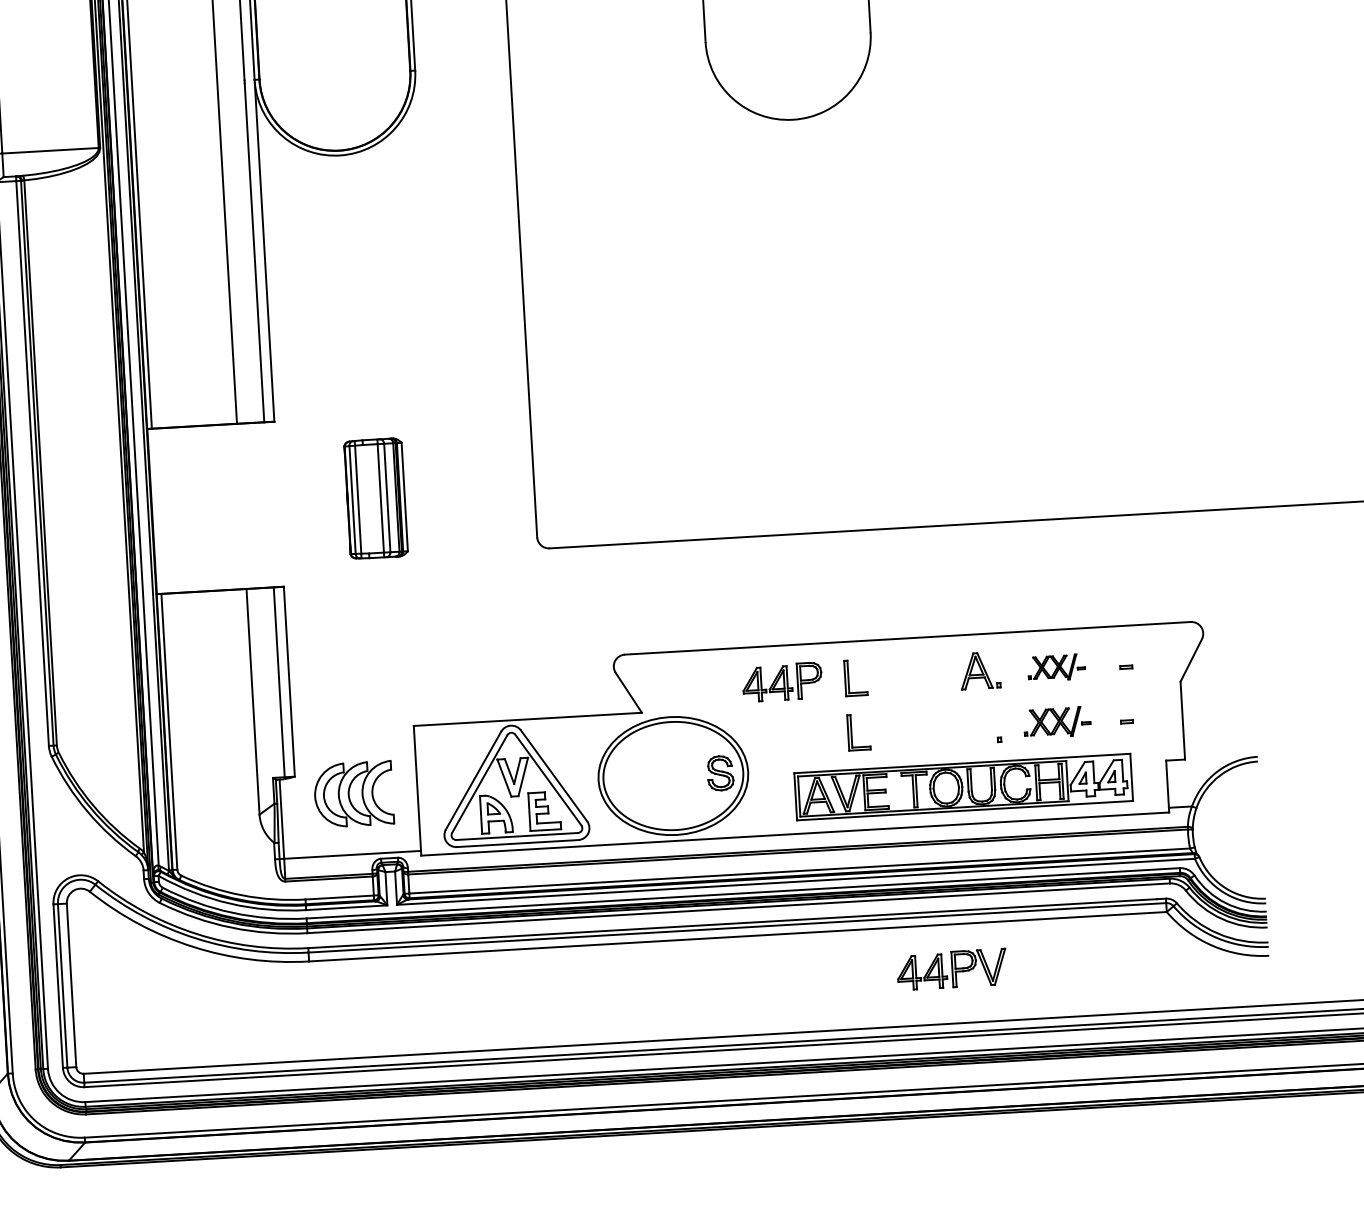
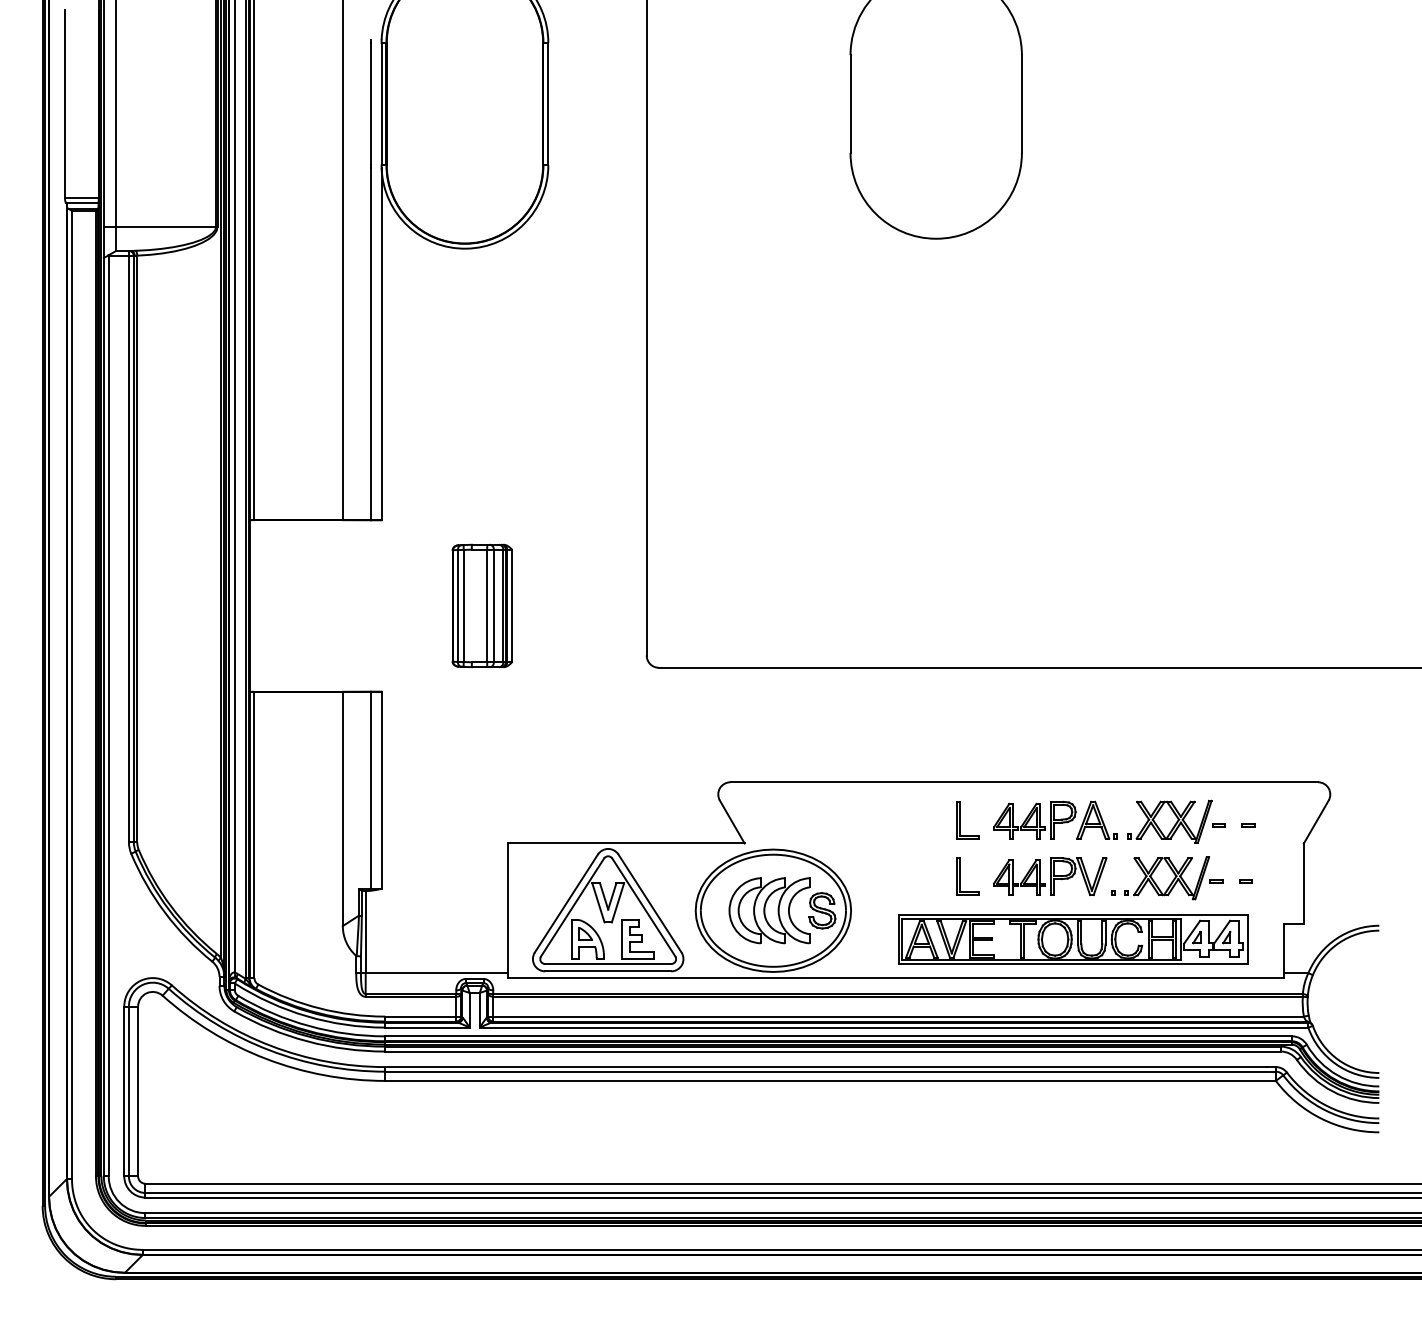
part: (1056, 667) -> (1176, 821), size x1.67
part: (782, 681) -> (1034, 819), moved
part: (1056, 722) -> (1173, 878), size x1.43
part: (353, 794) -> (769, 910), moved
part: (952, 969) -> (1050, 876), moved

